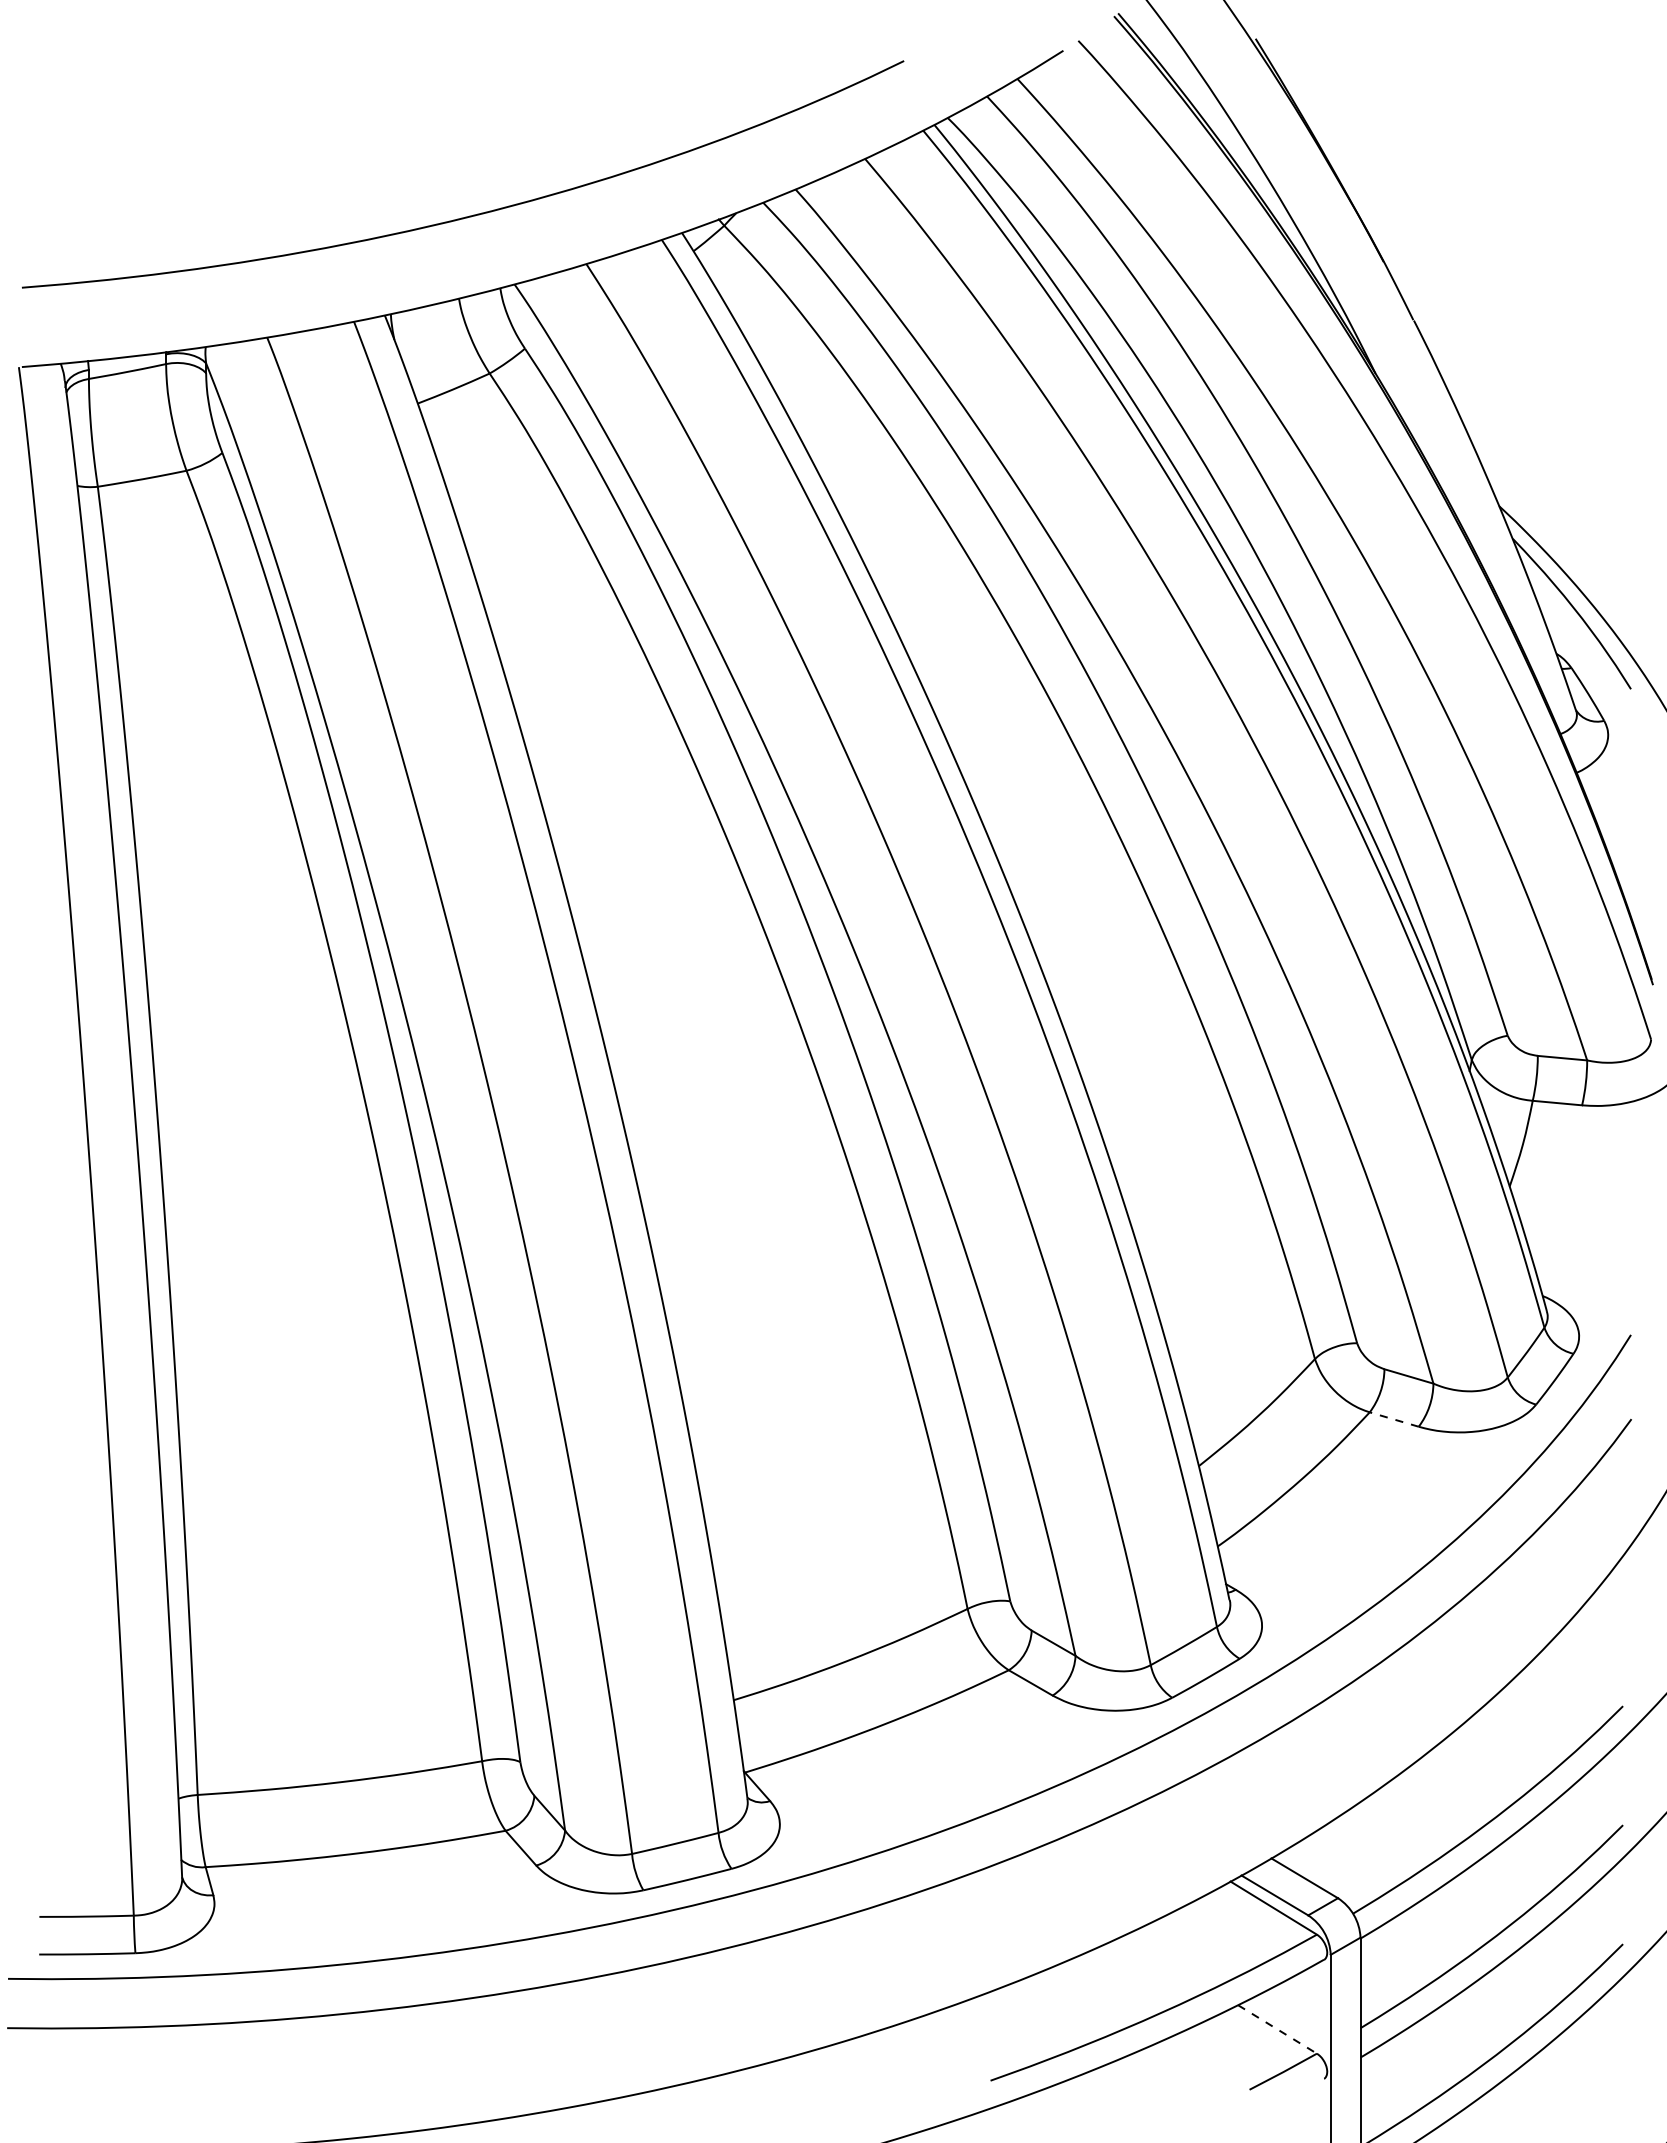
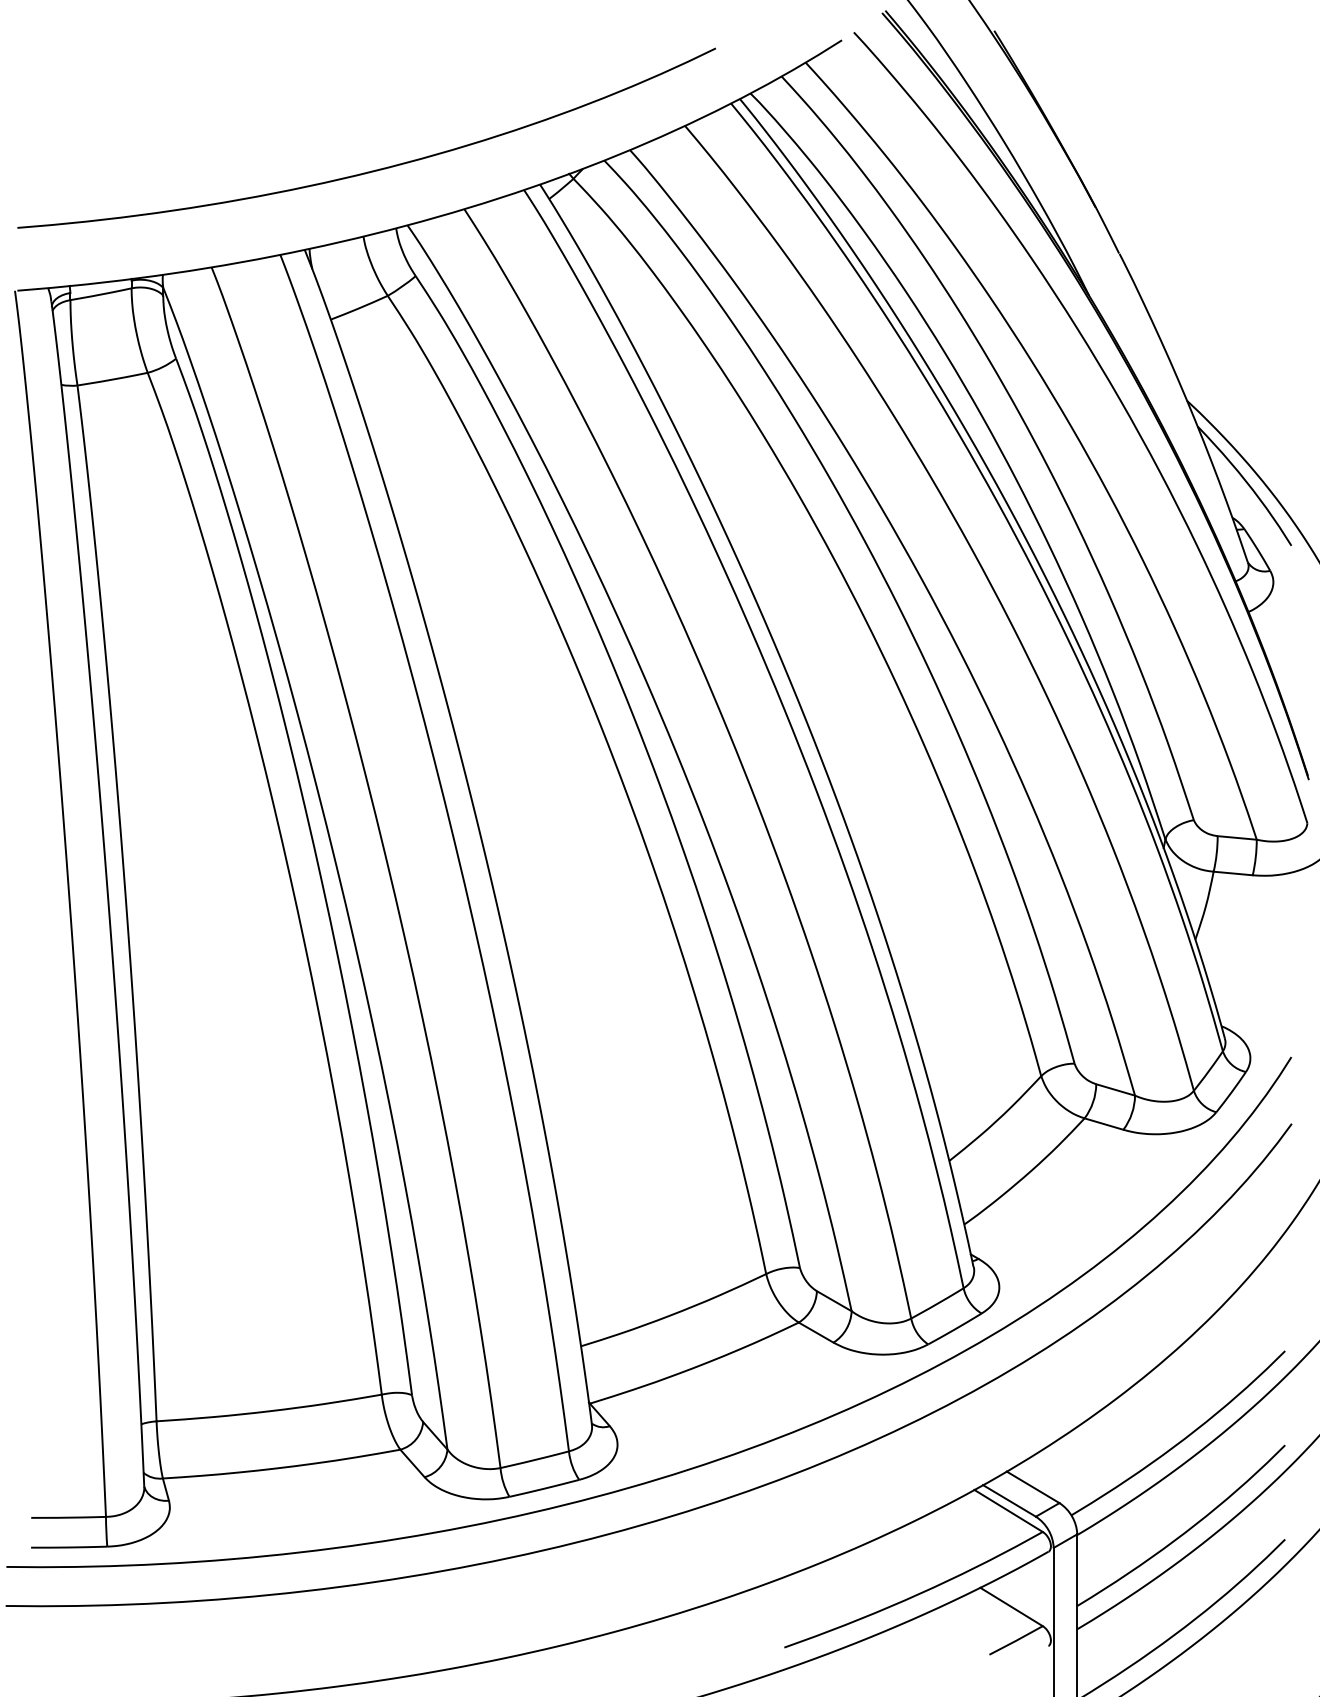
line: (1394, 1419) -> (1104, 1124), dashed -> solid
line: (1277, 2029) -> (1011, 1607), dashed -> solid

